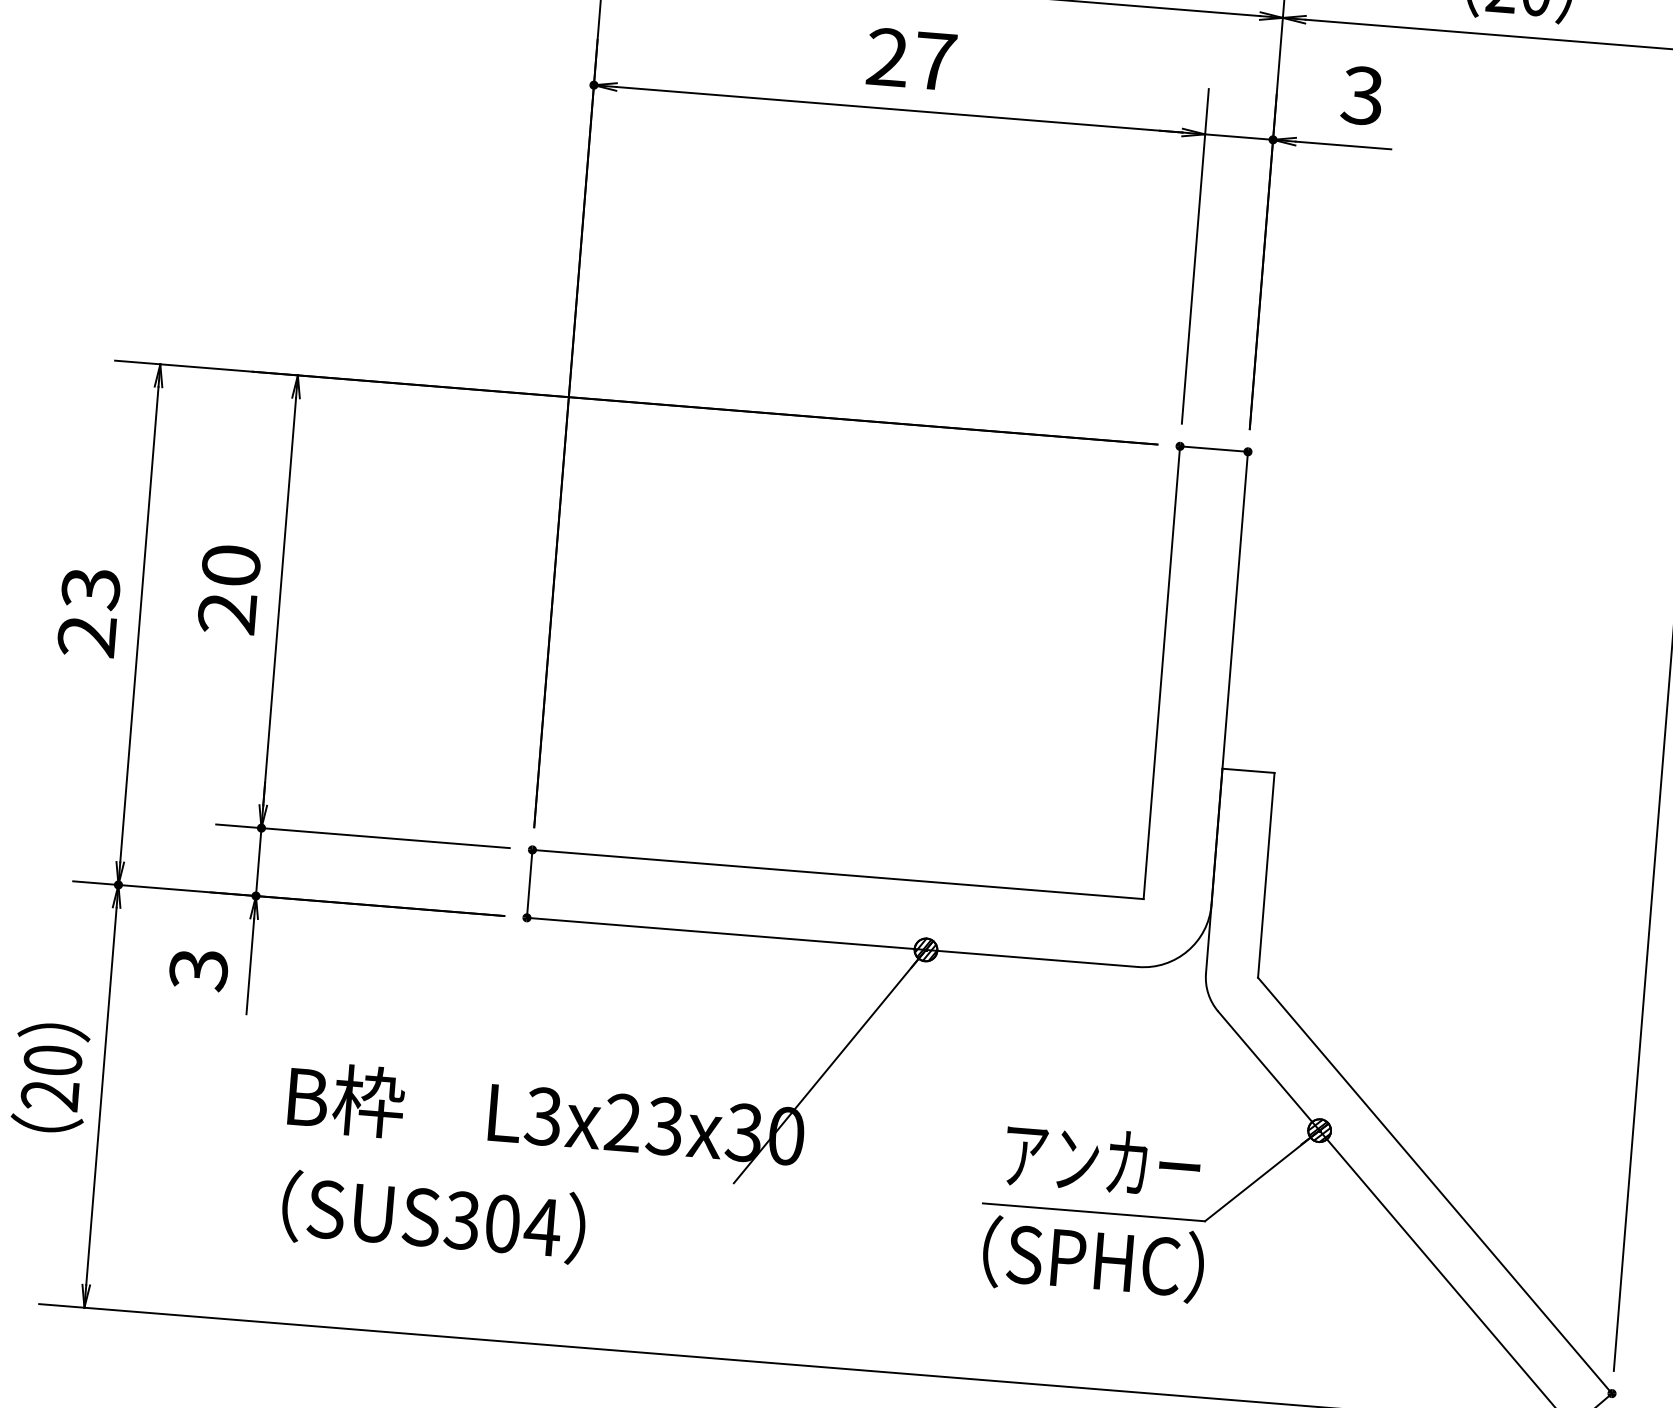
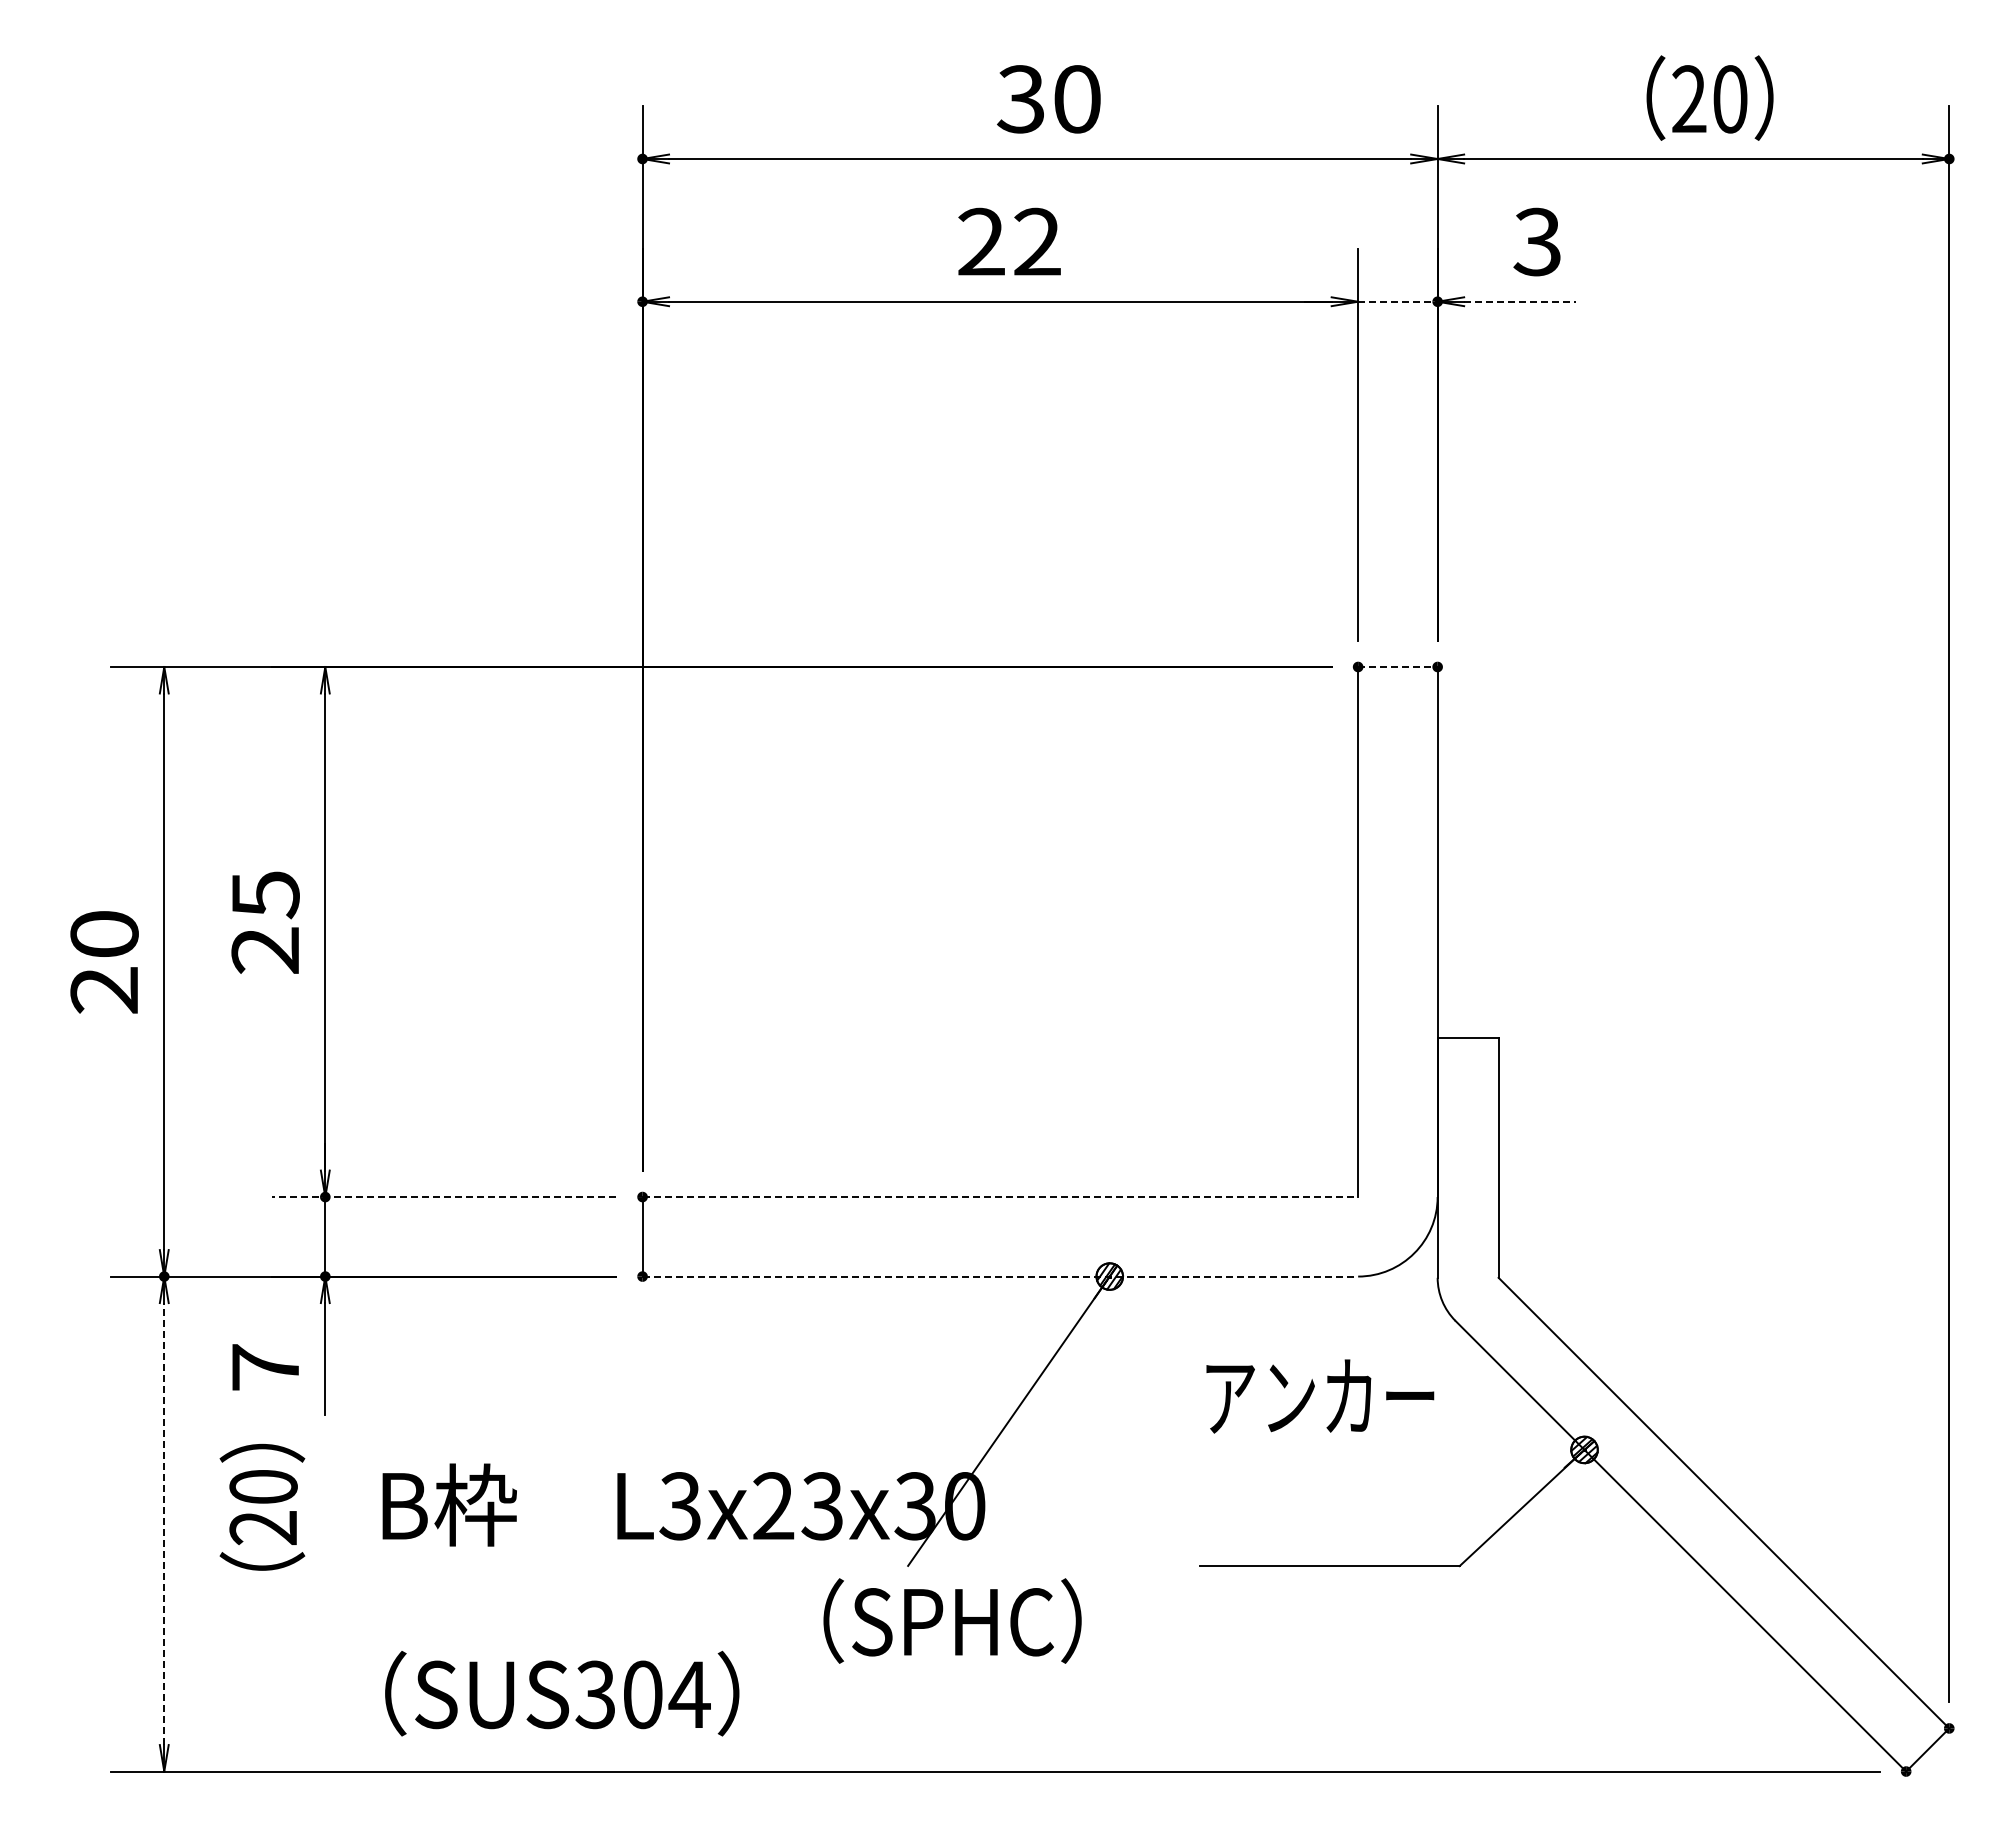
text: (935, 60) -> (1037, 241), 27 -> 22
line: (1238, 136) -> (1397, 301), solid -> dashed
line: (1343, 145) -> (1520, 301), solid -> dashed
line: (1213, 449) -> (1397, 667), solid -> dashed
text: (231, 566) -> (265, 895), 20 -> 25
text: (90, 588) -> (104, 934), 23 -> 20
line: (363, 836) -> (444, 1197), solid -> dashed
line: (838, 874) -> (1000, 1197), solid -> dashed
line: (832, 942) -> (1000, 1276), solid -> dashed
text: (198, 970) -> (265, 1368), 3 -> 7
text: (50, 1078) -> (262, 1507), moved
line: (101, 1096) -> (164, 1524), solid -> dashed
text: (1103, 1160) -> (1320, 1396), moved
text: (434, 1217) -> (562, 1693), moved
text: (1093, 1259) -> (952, 1620), moved

